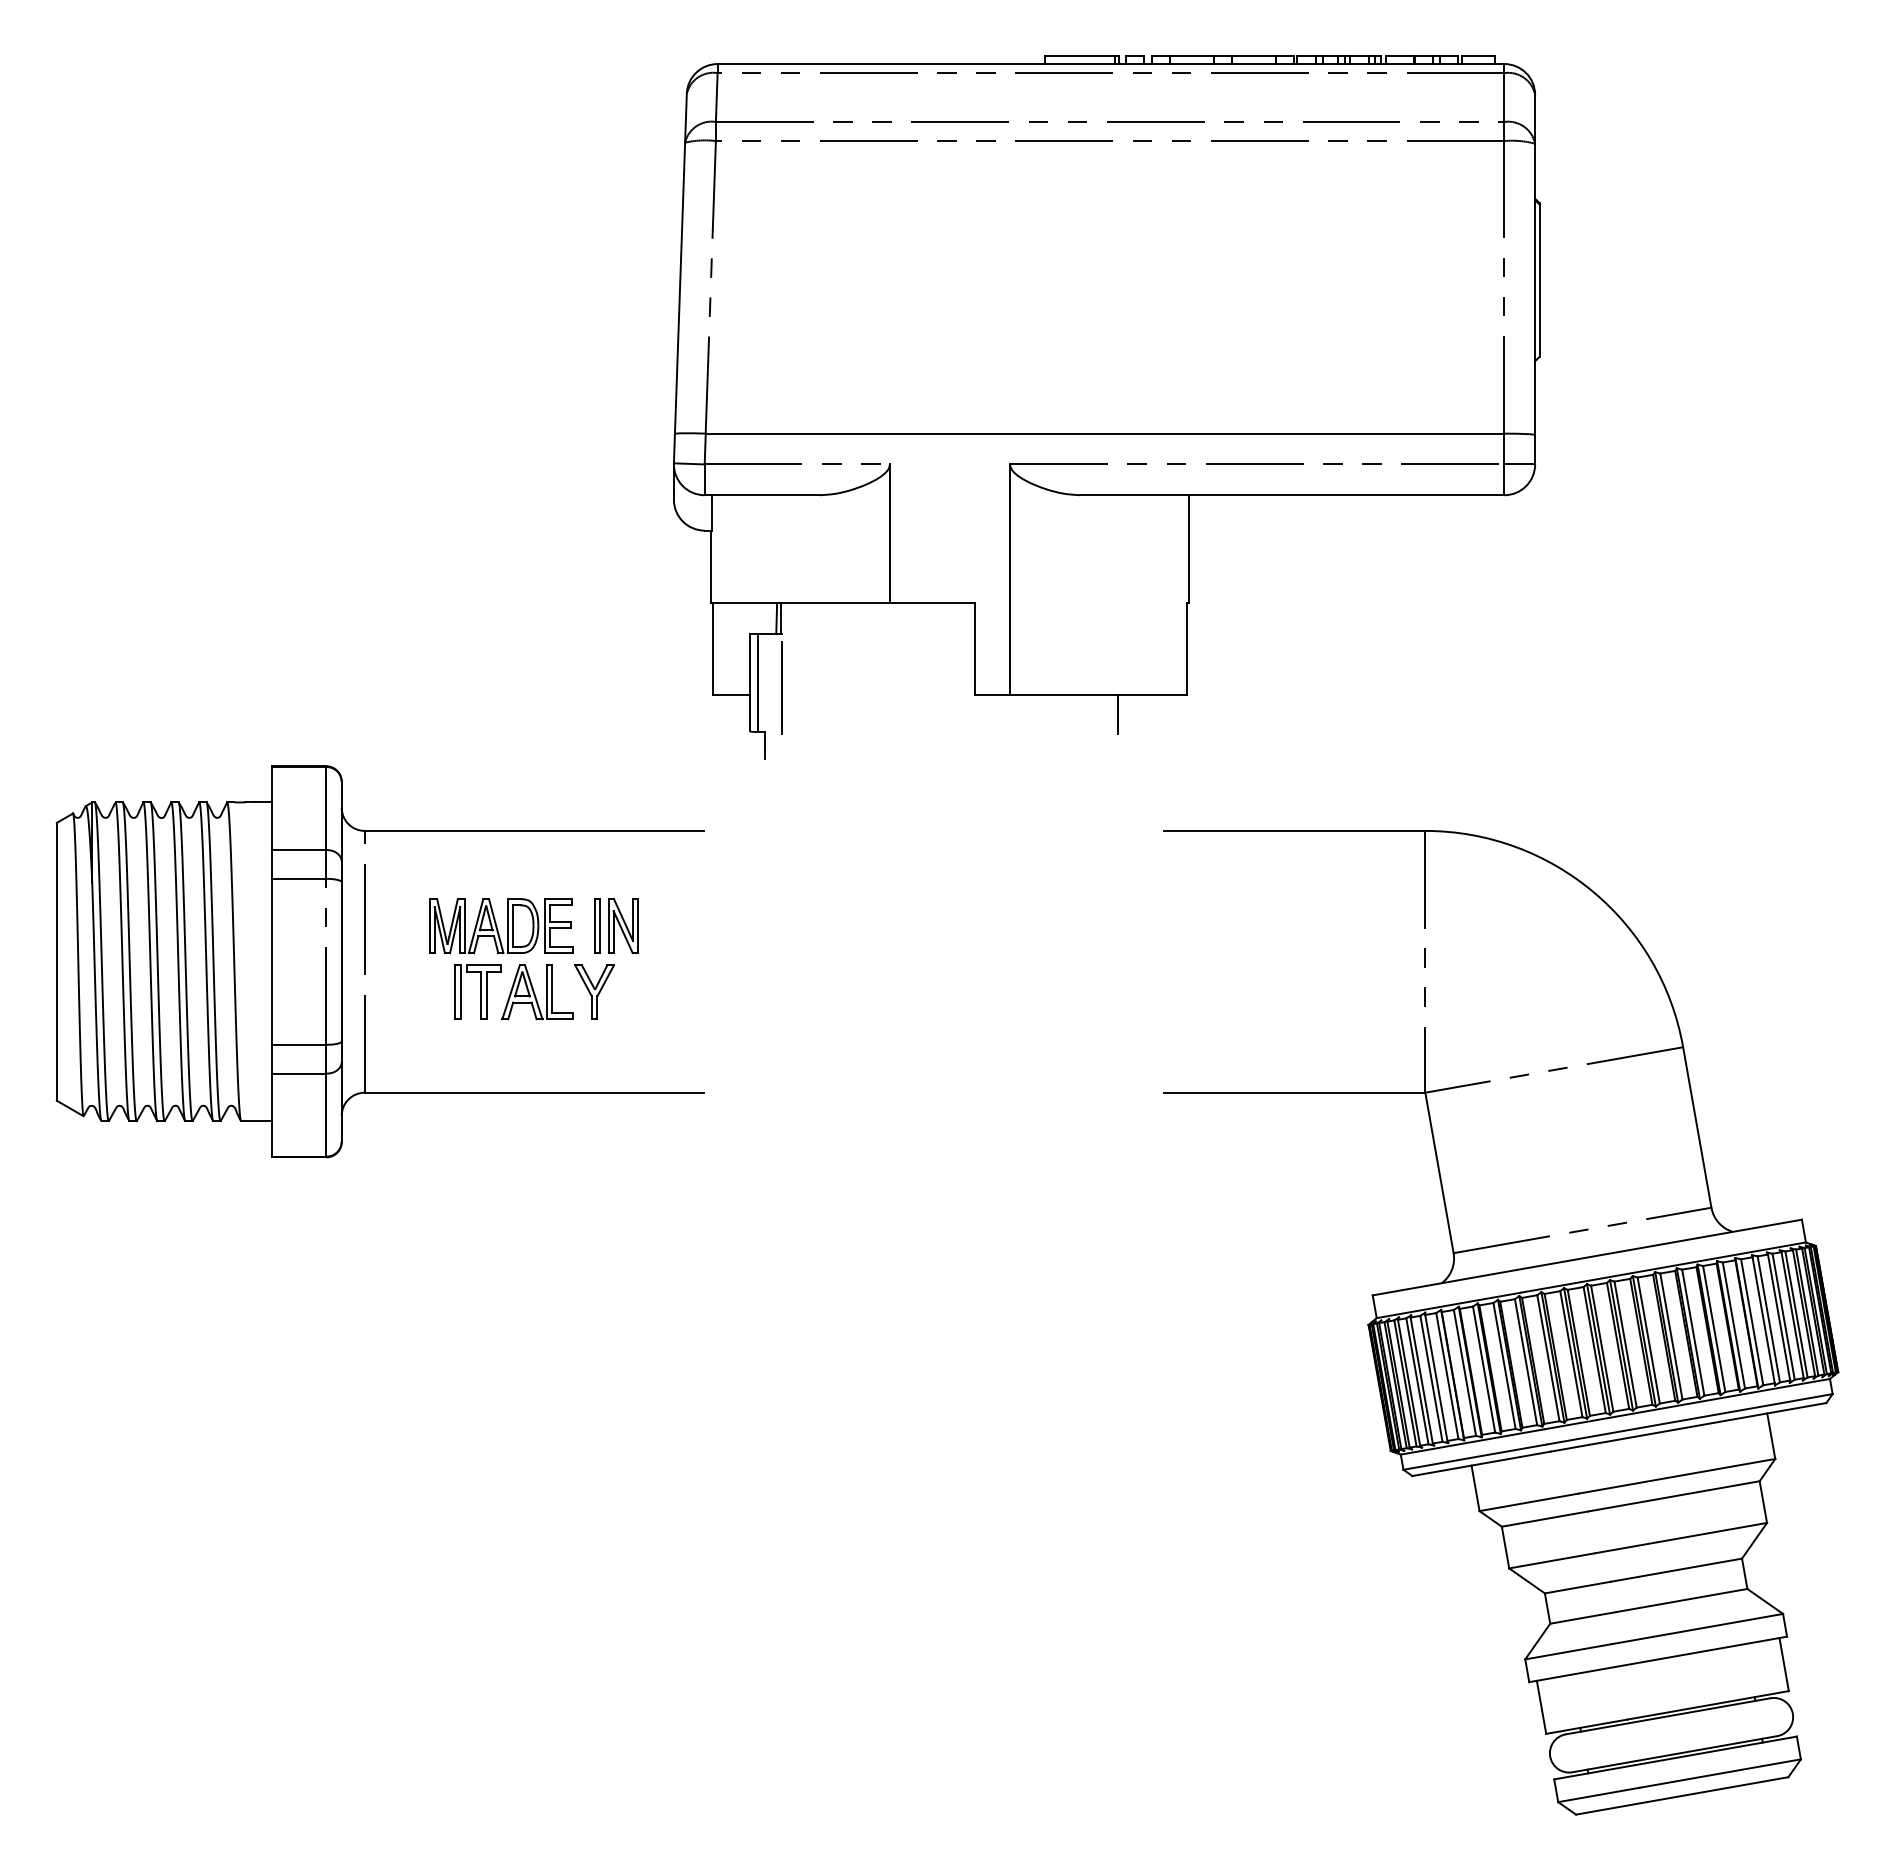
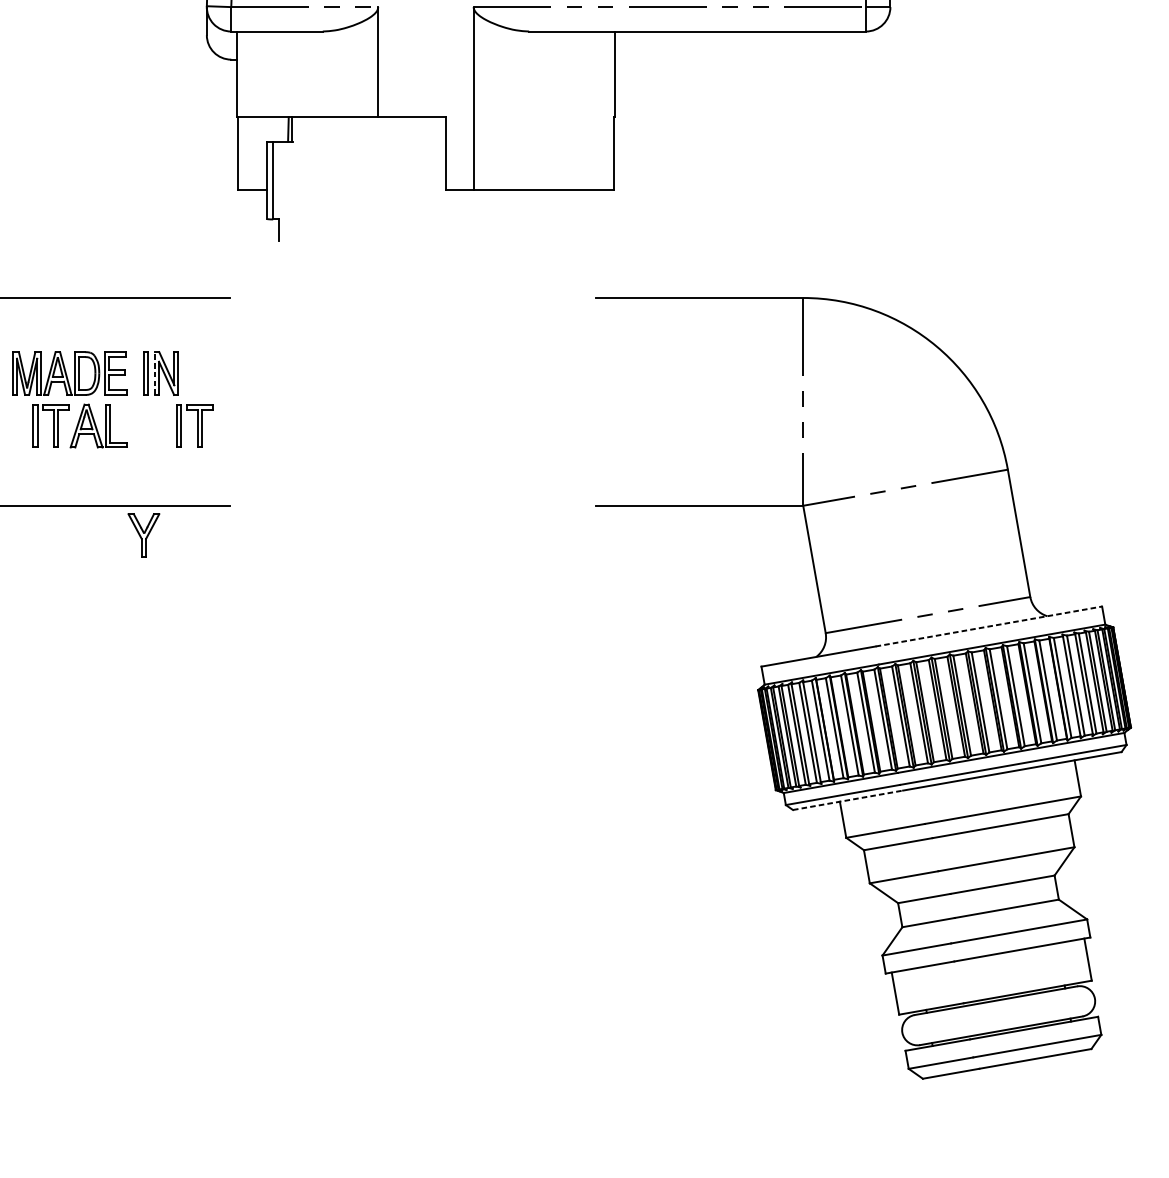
line: (782, 687) -> (293, 184), removed
line: (1117, 714) -> (558, 205), removed
line: (608, 926) -> (154, 373), solid -> dashed
part: (594, 991) -> (143, 534), moved
part: (658, 991) -> (194, 425), added
line: (1659, 1244) -> (989, 626), solid -> dashed
line: (1482, 1463) -> (848, 800), solid -> dashed

